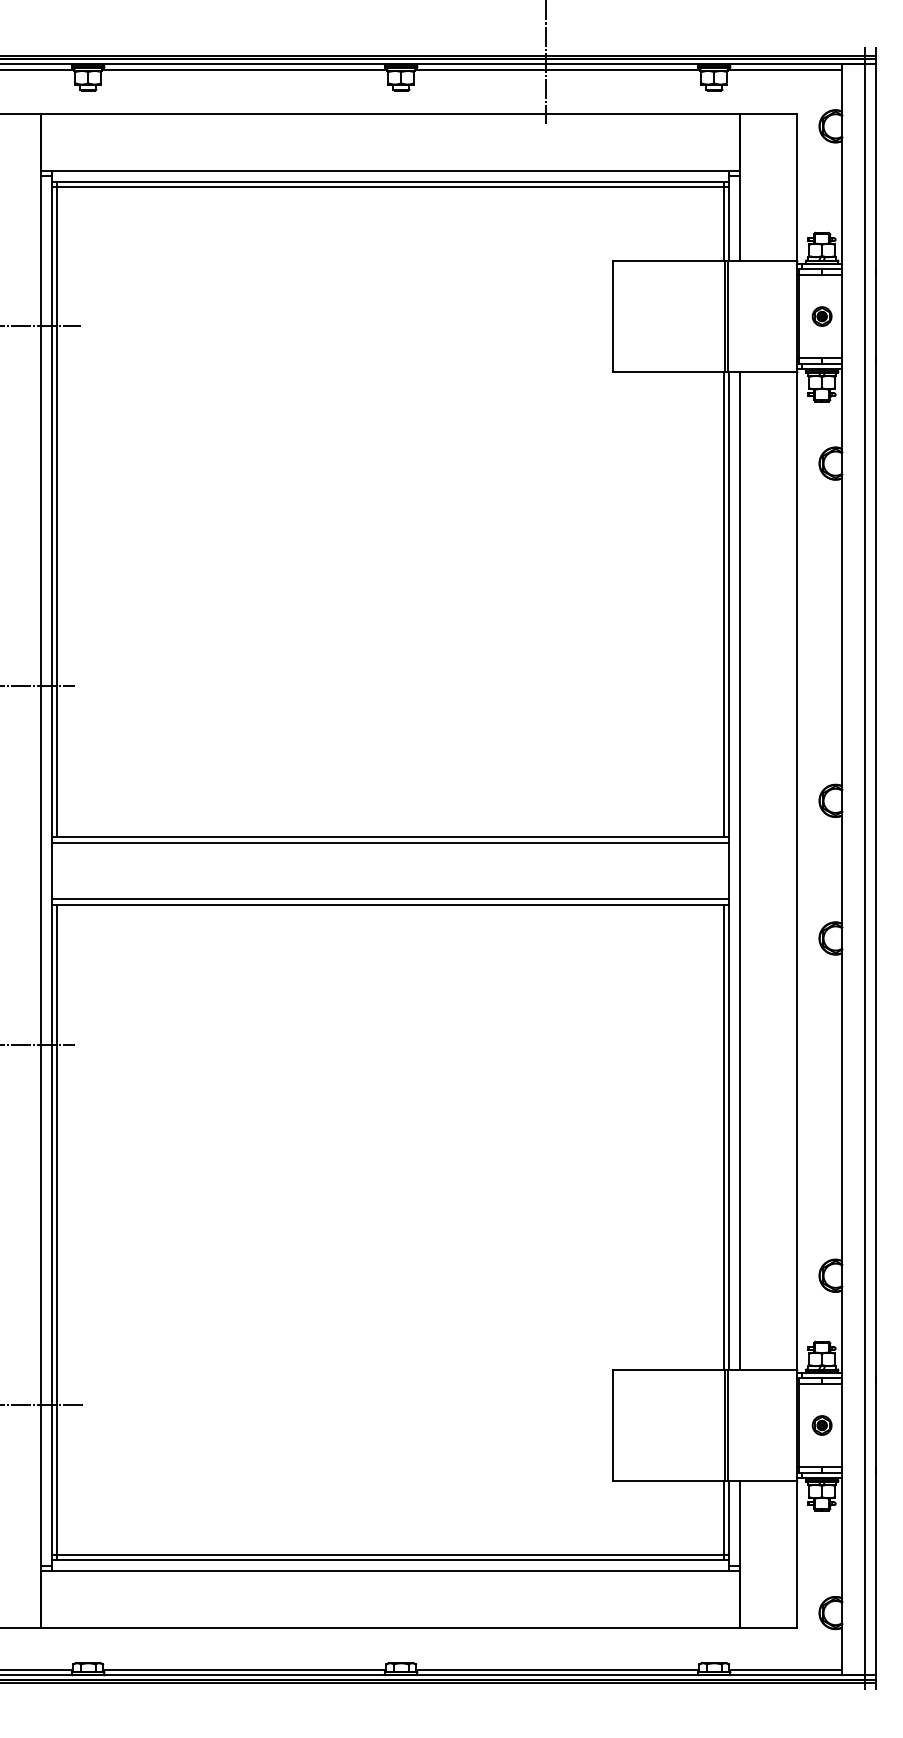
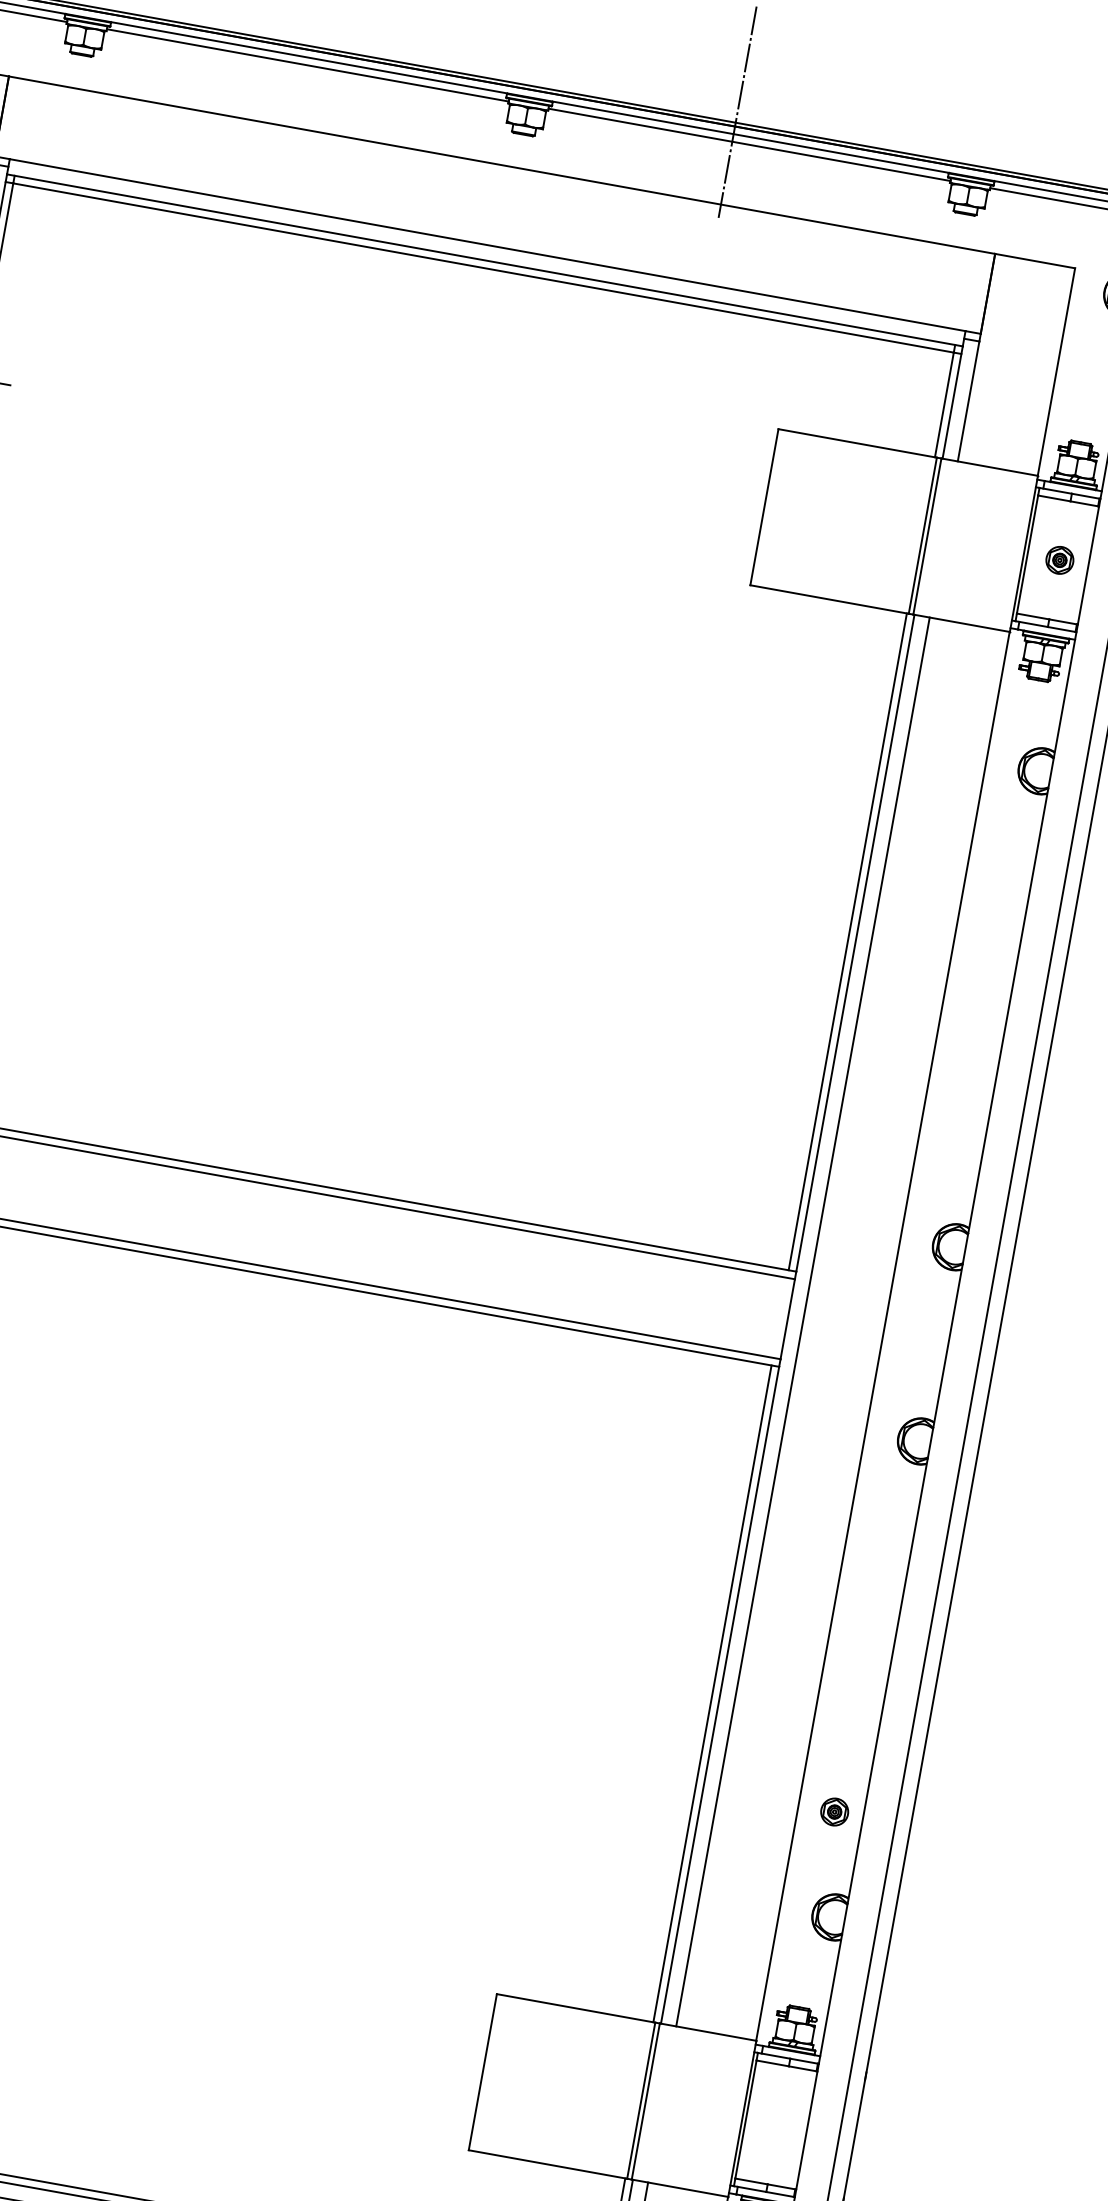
part: (821, 1425) -> (833, 1811), moved

